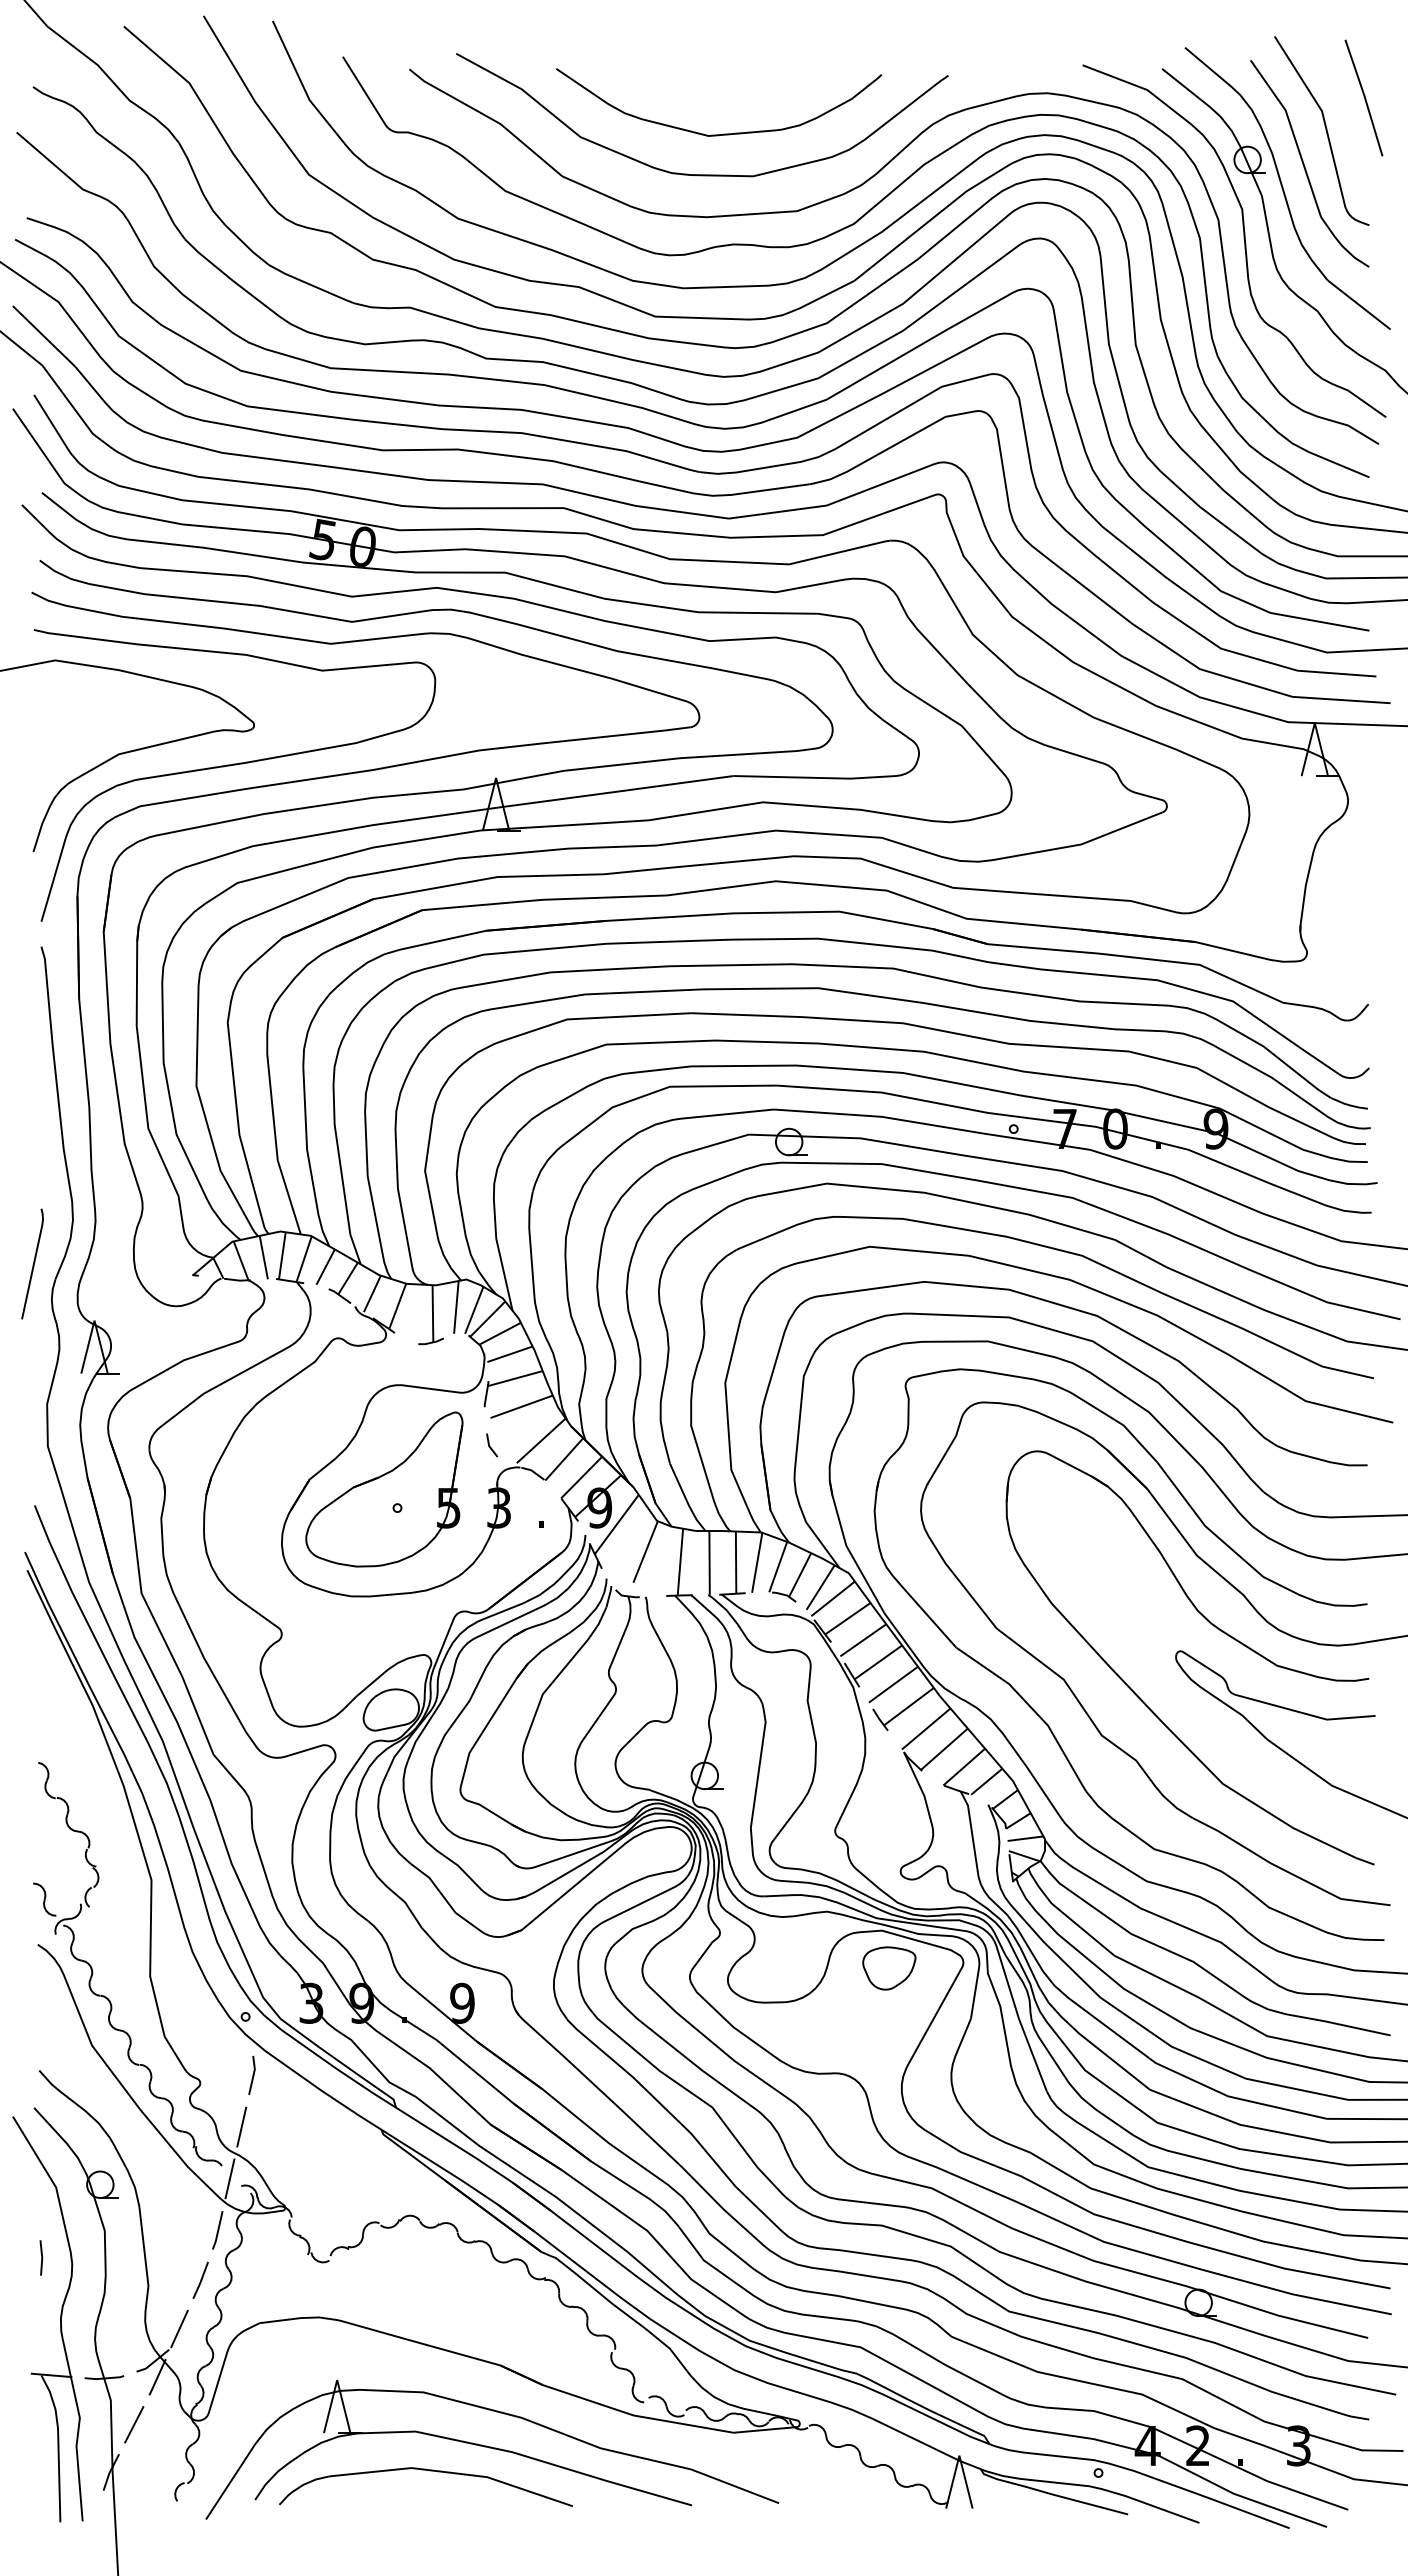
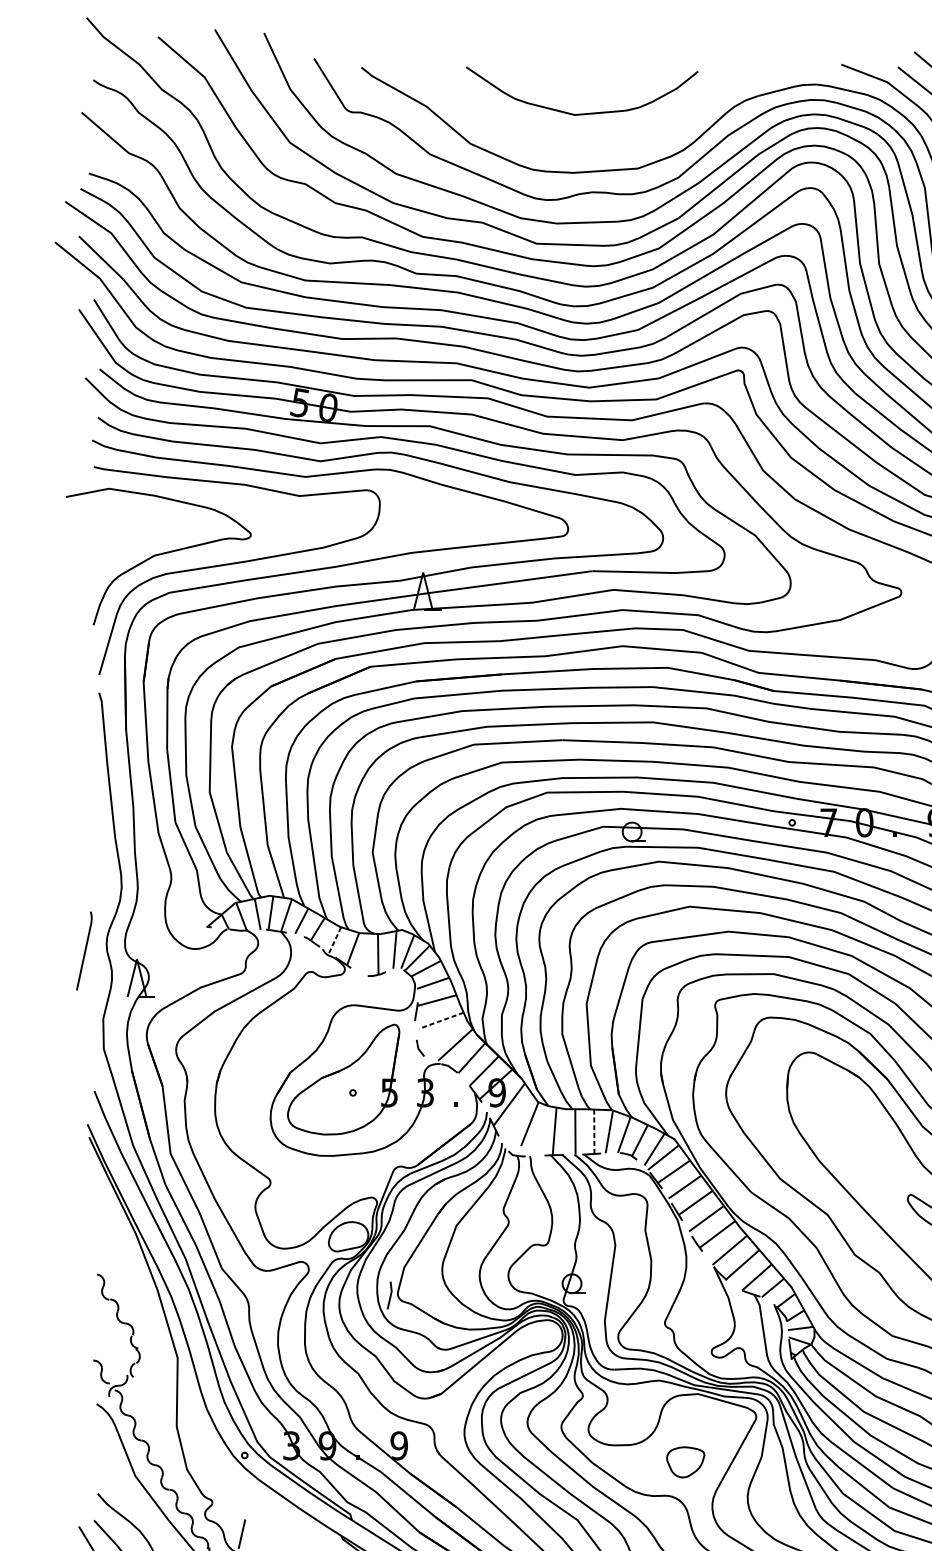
part: (702, 174) -> (570, 142), removed
line: (33, 1263) -> (85, 950), moved
line: (372, 1294) -> (335, 940), solid -> dashed
line: (521, 1406) -> (441, 1020), solid -> dashed
line: (736, 1563) -> (594, 1132), solid -> dashed
part: (889, 1968) -> (685, 1462), moved
line: (252, 2074) -> (390, 1294), moved

